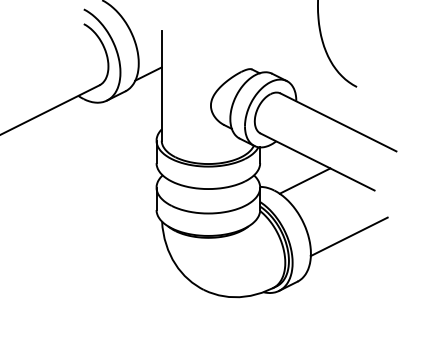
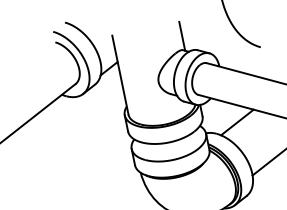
line: (254, 50) -> (181, 36), added

